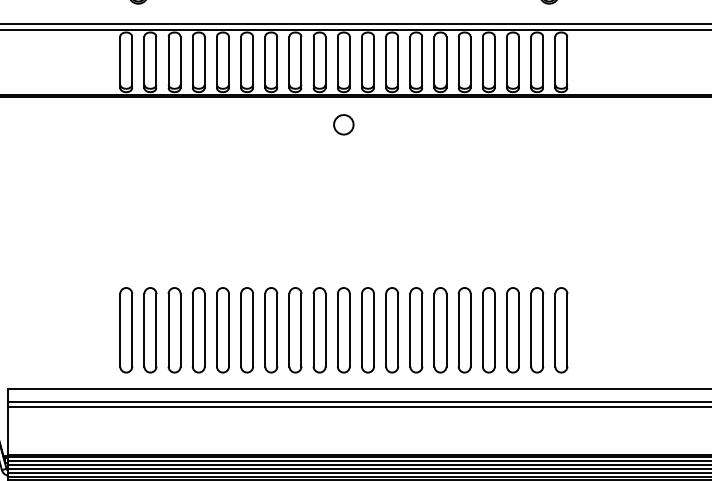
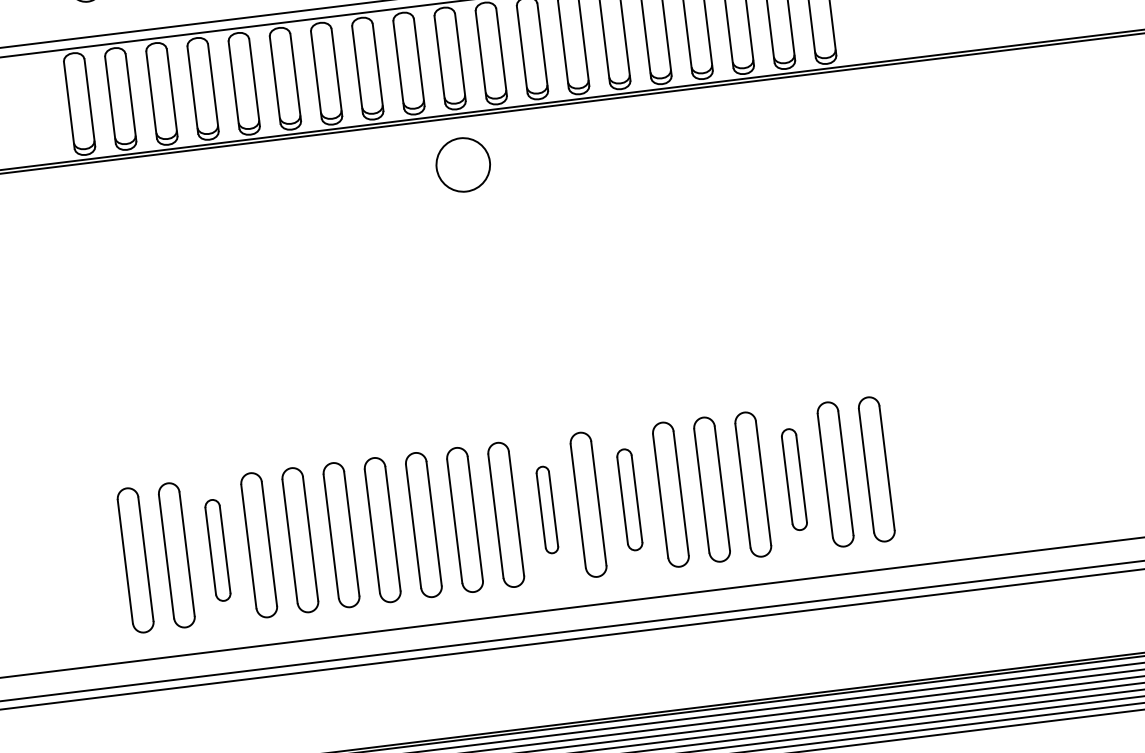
circle: (343, 124) -> (462, 164), size x1.6
part: (174, 330) -> (217, 550), size x0.7
part: (367, 330) -> (546, 510), size x0.6
part: (416, 330) -> (630, 500), size x0.7
part: (512, 330) -> (793, 480), size x0.7

